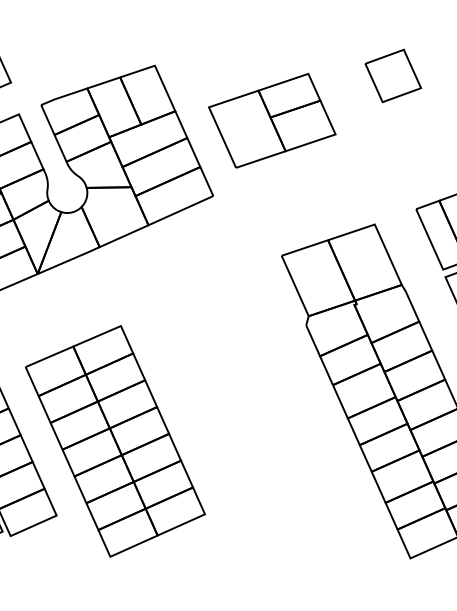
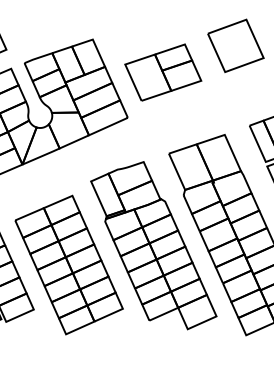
part: (392, 75) -> (235, 45), size x1.67
part: (255, 408) -> (153, 245), added

